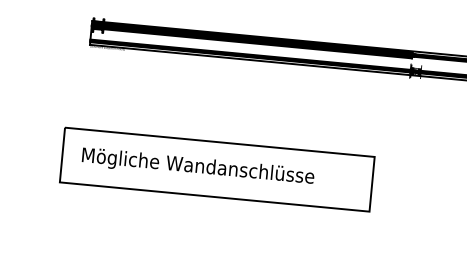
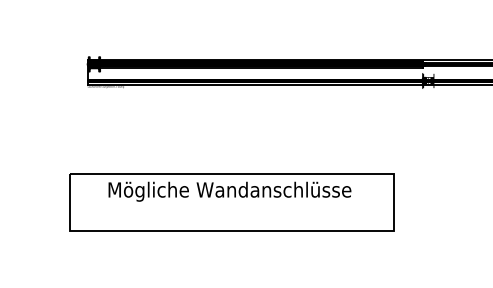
text: (197, 167) -> (229, 191), moved

